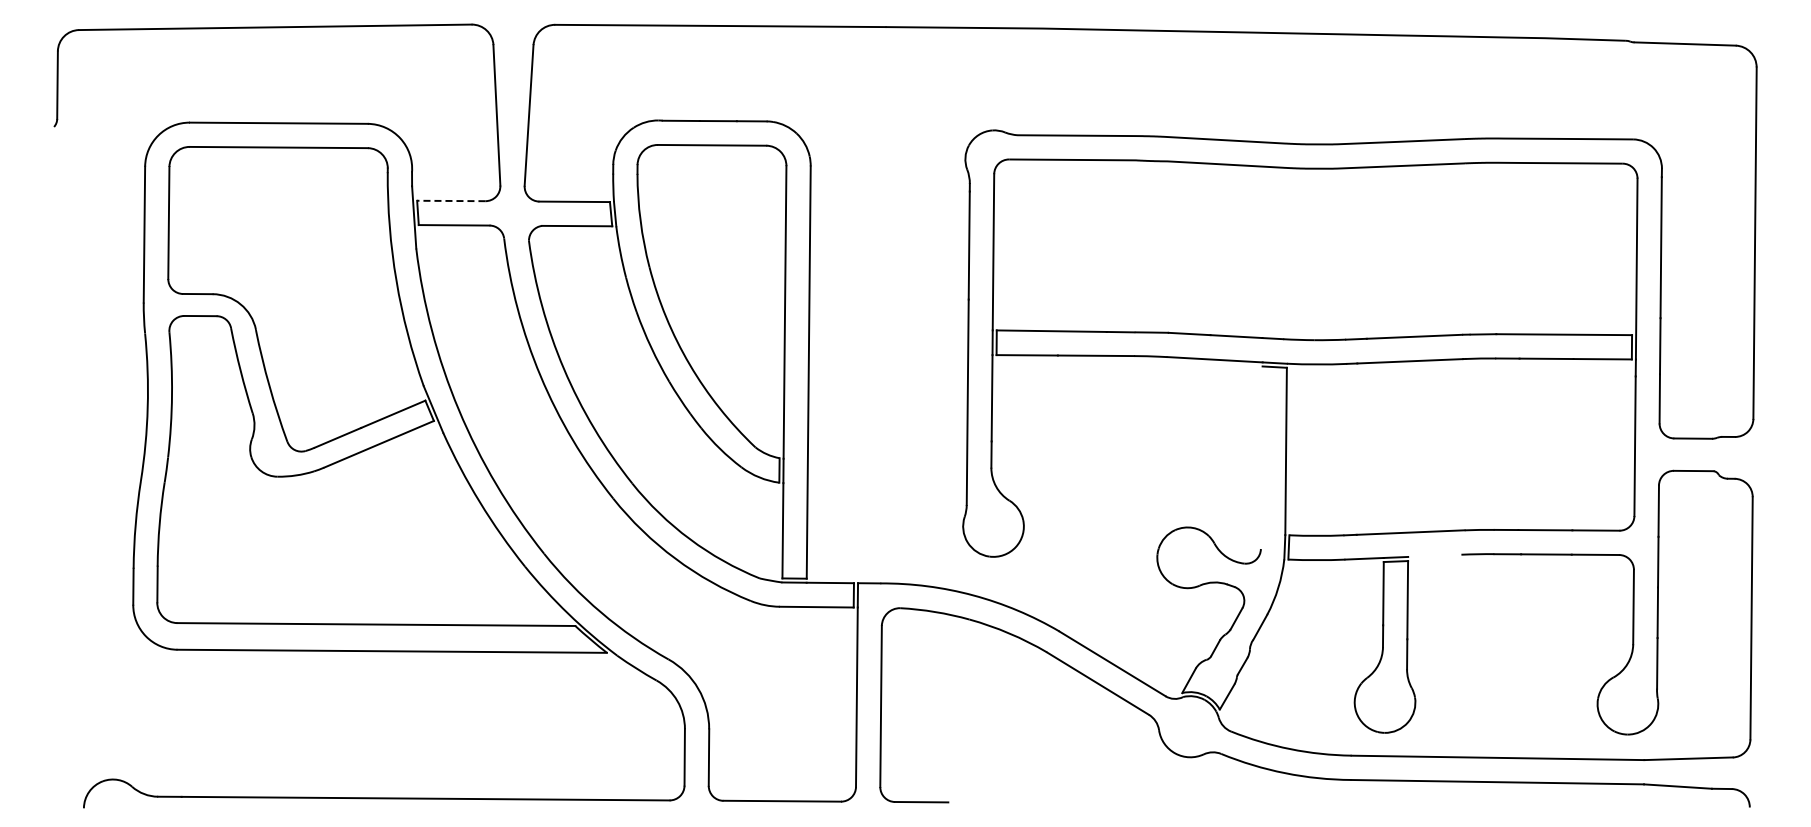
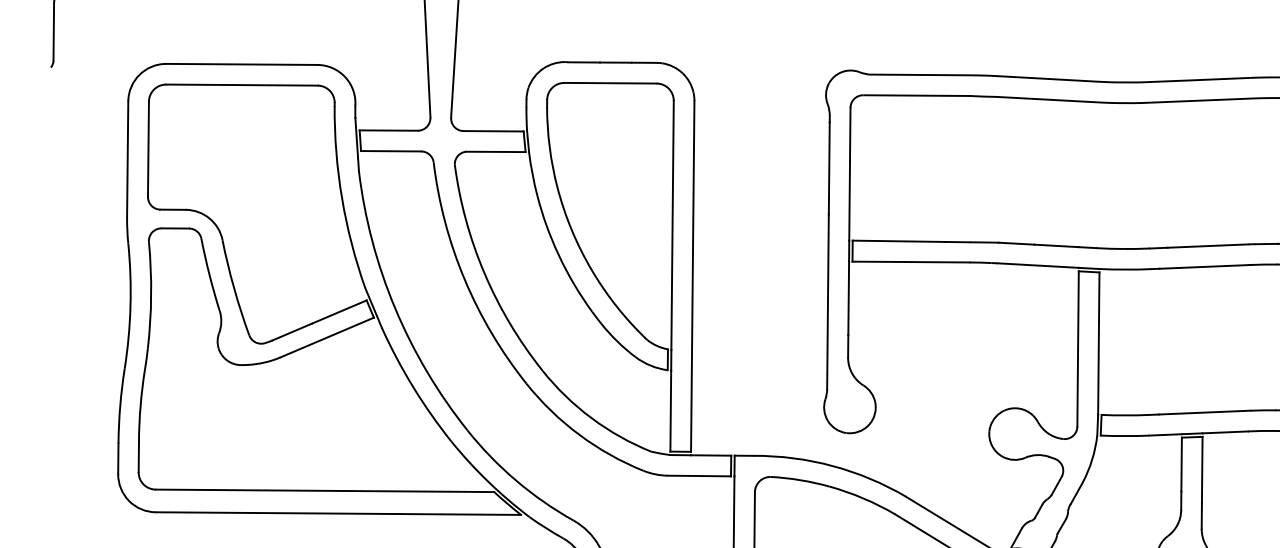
line: (450, 200) -> (388, 130), dashed -> solid
line: (1261, 457) -> (1077, 348), added
line: (1434, 555) -> (1225, 432), added

